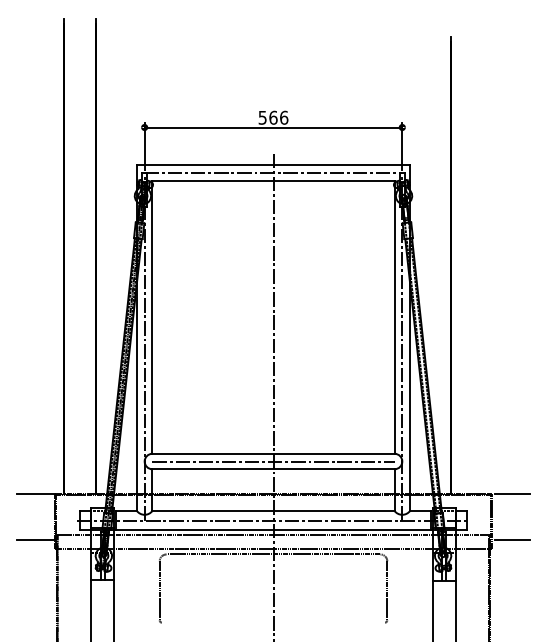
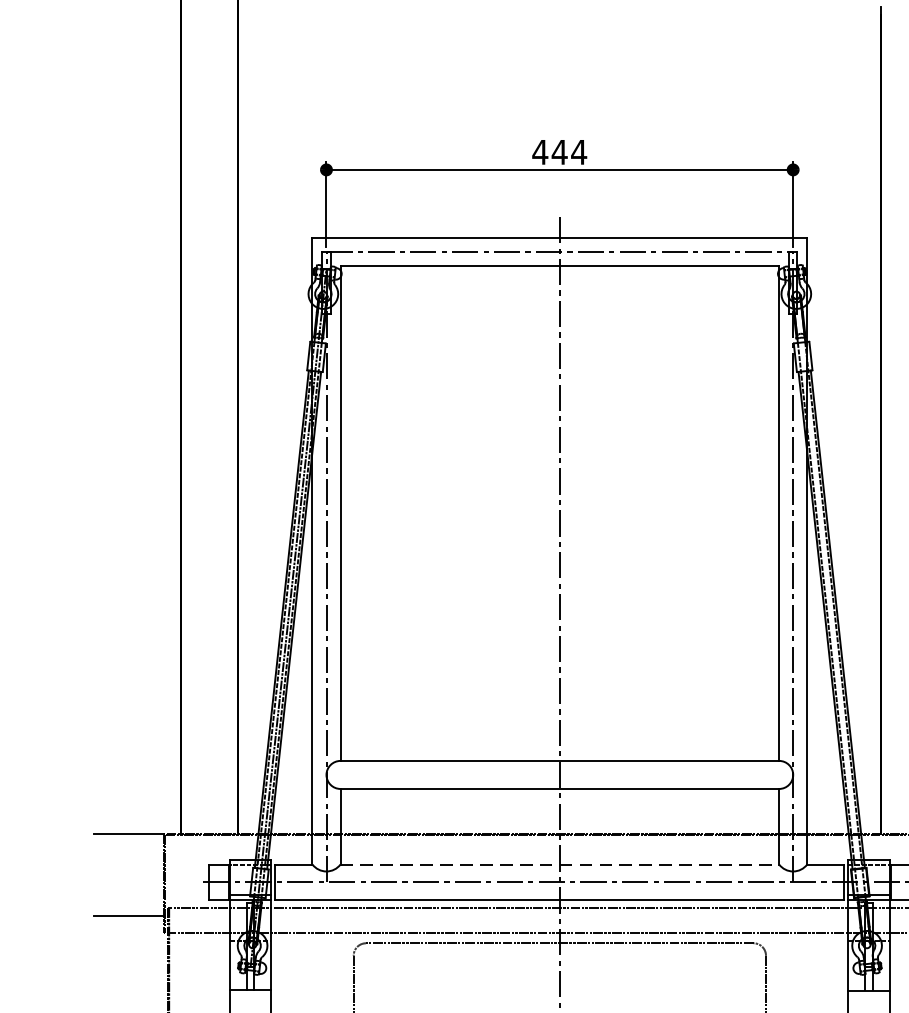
text: (273, 117) -> (559, 151), 566 -> 444
line: (273, 461) -> (559, 774), removed
line: (273, 510) -> (559, 863), solid -> dashed

